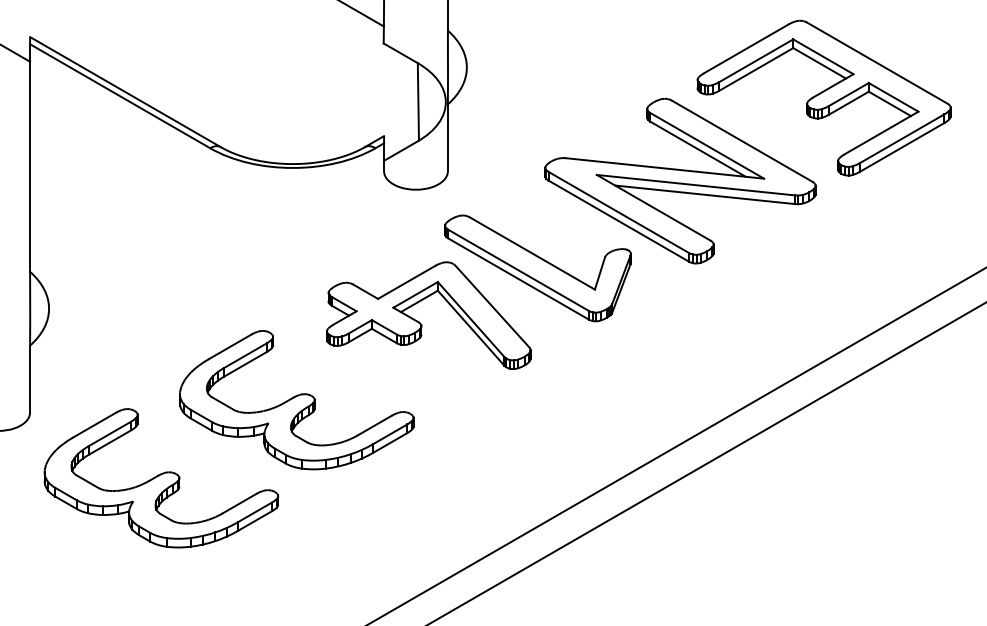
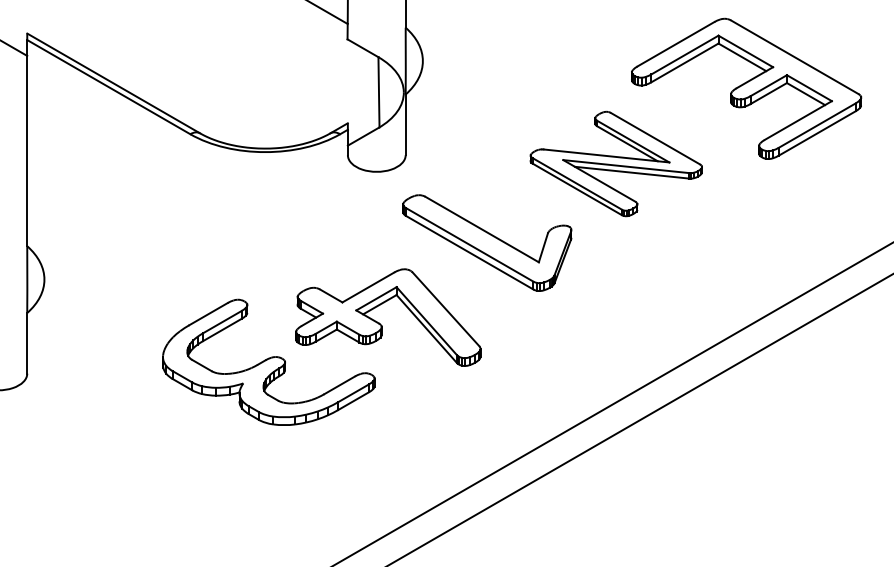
part: (680, 180) -> (616, 163), size x0.7
part: (420, 322) -> (380, 323), moved
part: (161, 478) -> (146, 433), removed

